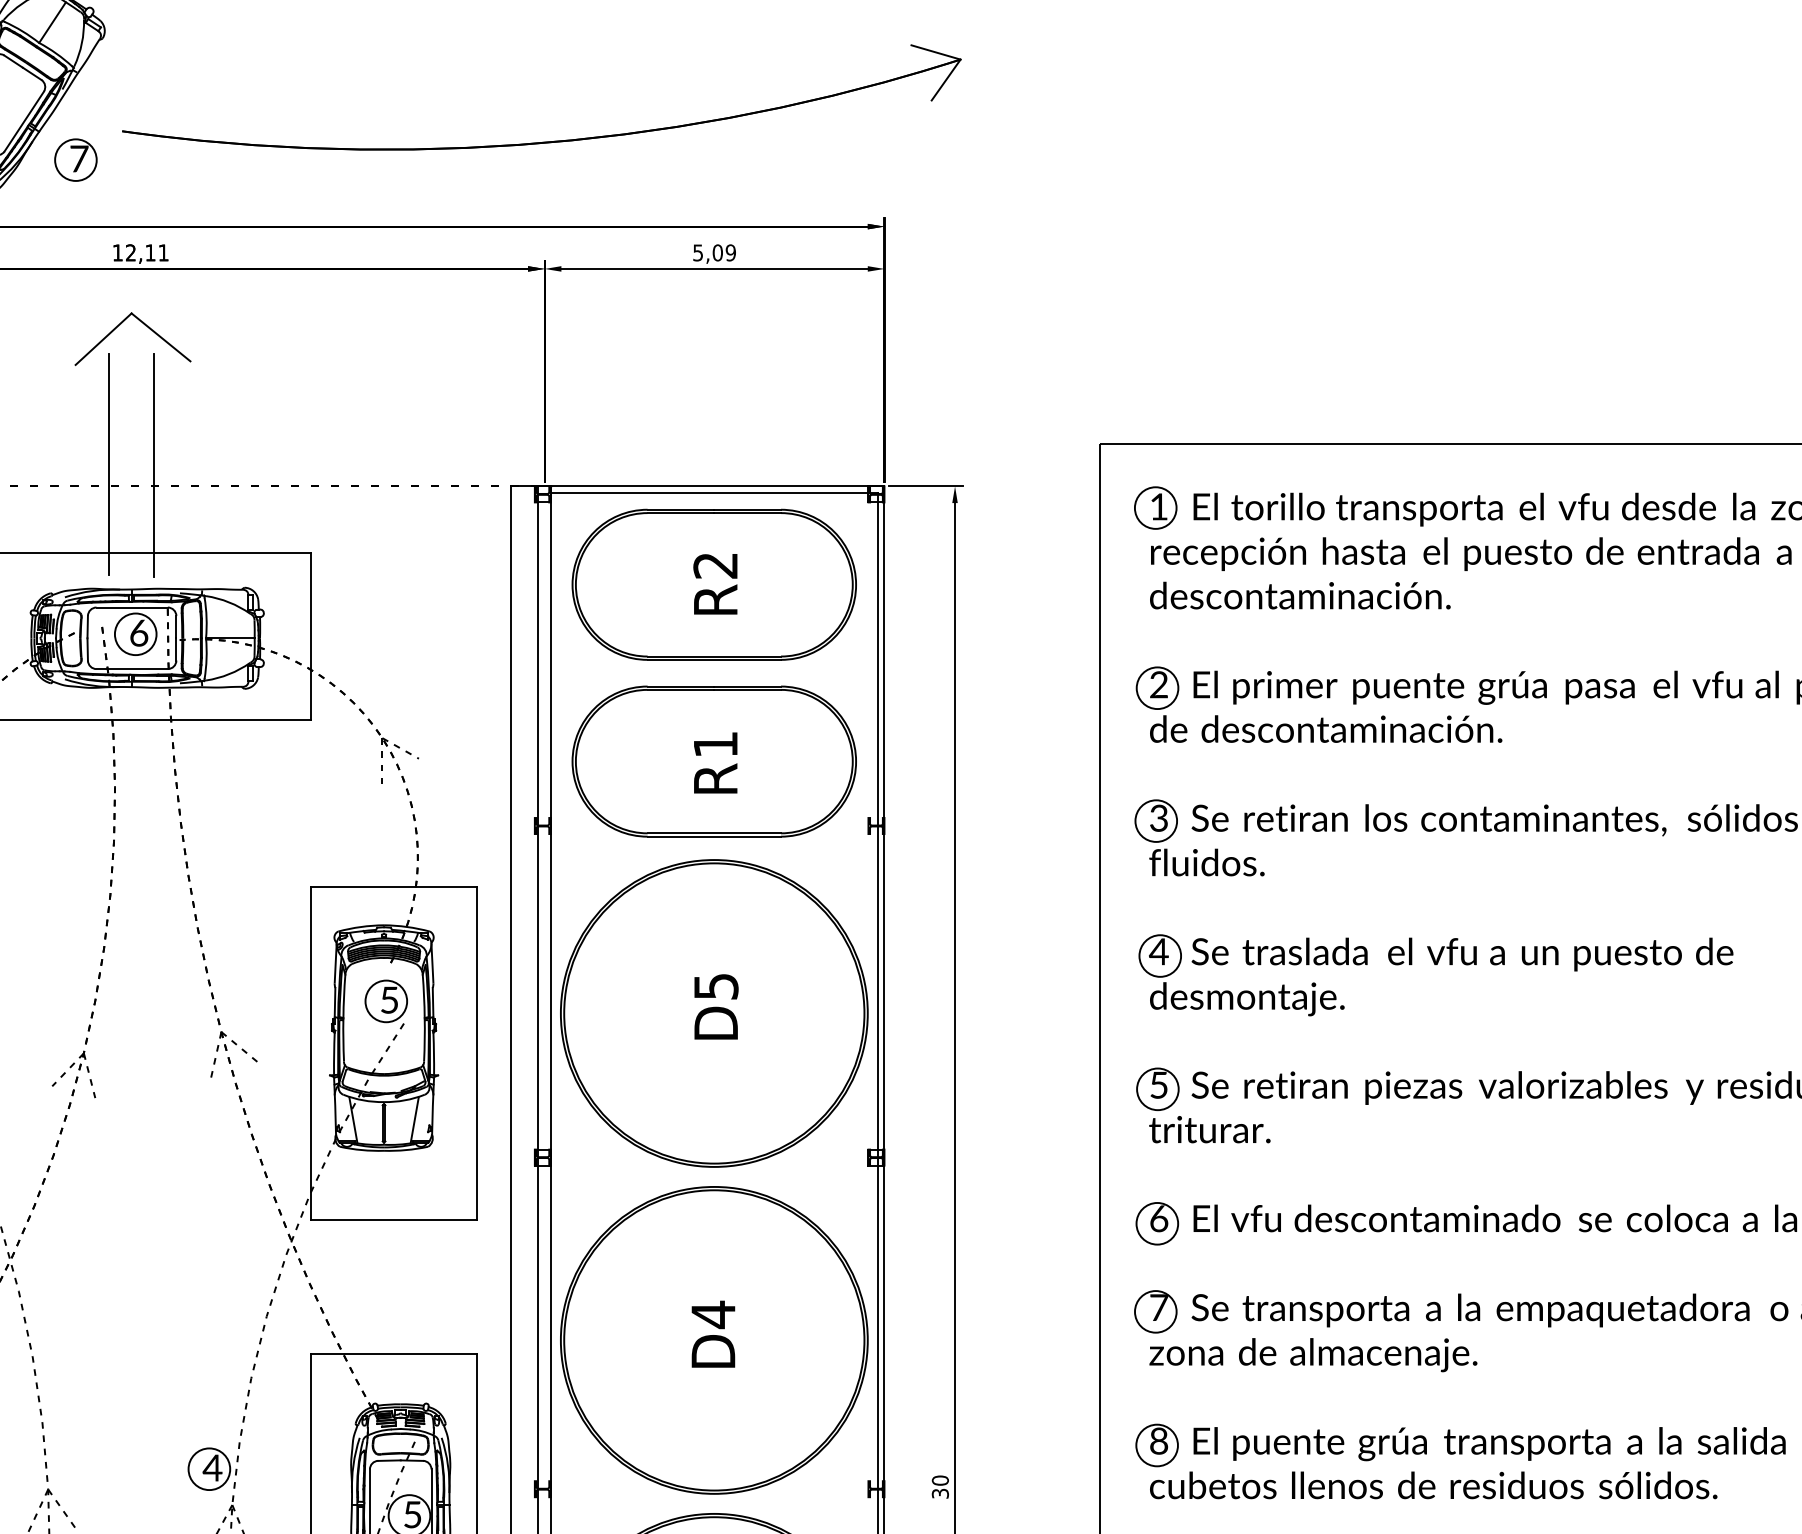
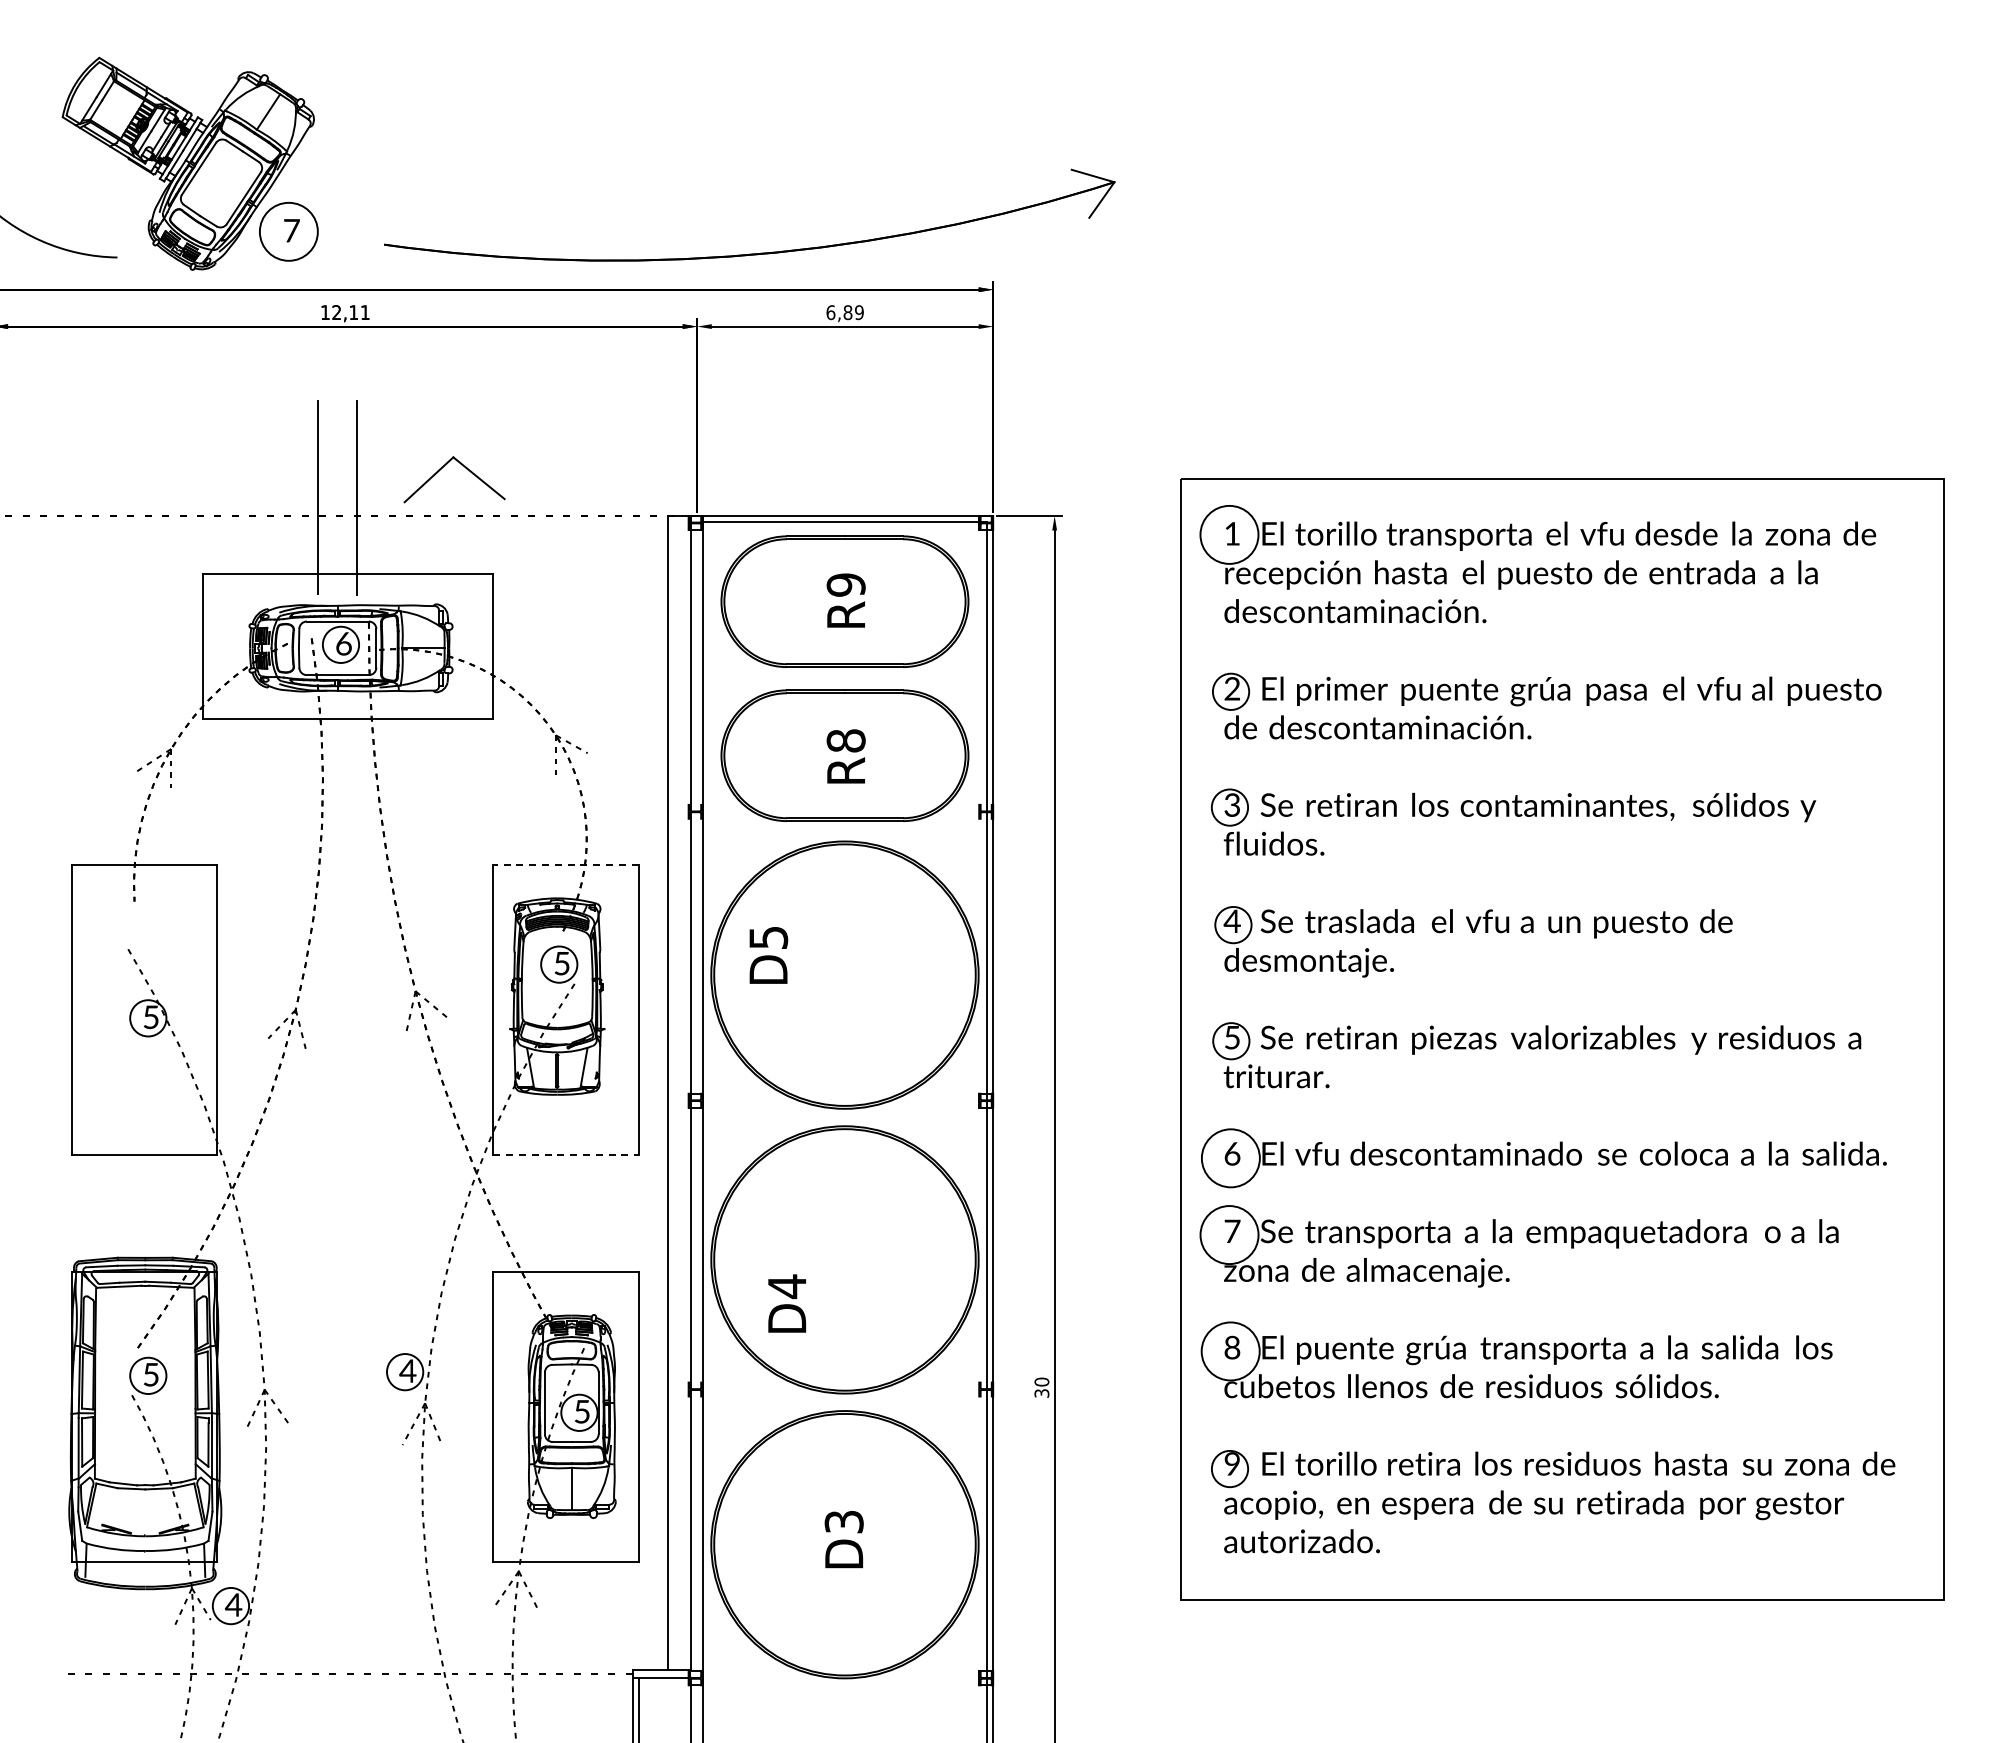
part: (541, 141) -> (749, 253), moved
circle: (75, 159) -> (288, 231), size x1.6
text: (708, 252) -> (839, 312), 5,09 -> 6,89
part: (145, 326) -> (465, 468), moved
circle: (1155, 507) -> (1229, 534), size x1.6
text: (714, 565) -> (845, 584), R2 -> R9
text: (714, 744) -> (845, 740), R1 -> R8
line: (394, 886) -> (566, 864), solid -> dashed
text: (716, 1007) -> (768, 955), moved
line: (394, 1220) -> (566, 1155), solid -> dashed
circle: (1156, 1223) -> (1230, 1158), size x1.6
circle: (1155, 1311) -> (1229, 1234), size x1.6
text: (712, 1334) -> (786, 1303), moved
circle: (1156, 1445) -> (1230, 1351), size x1.6

